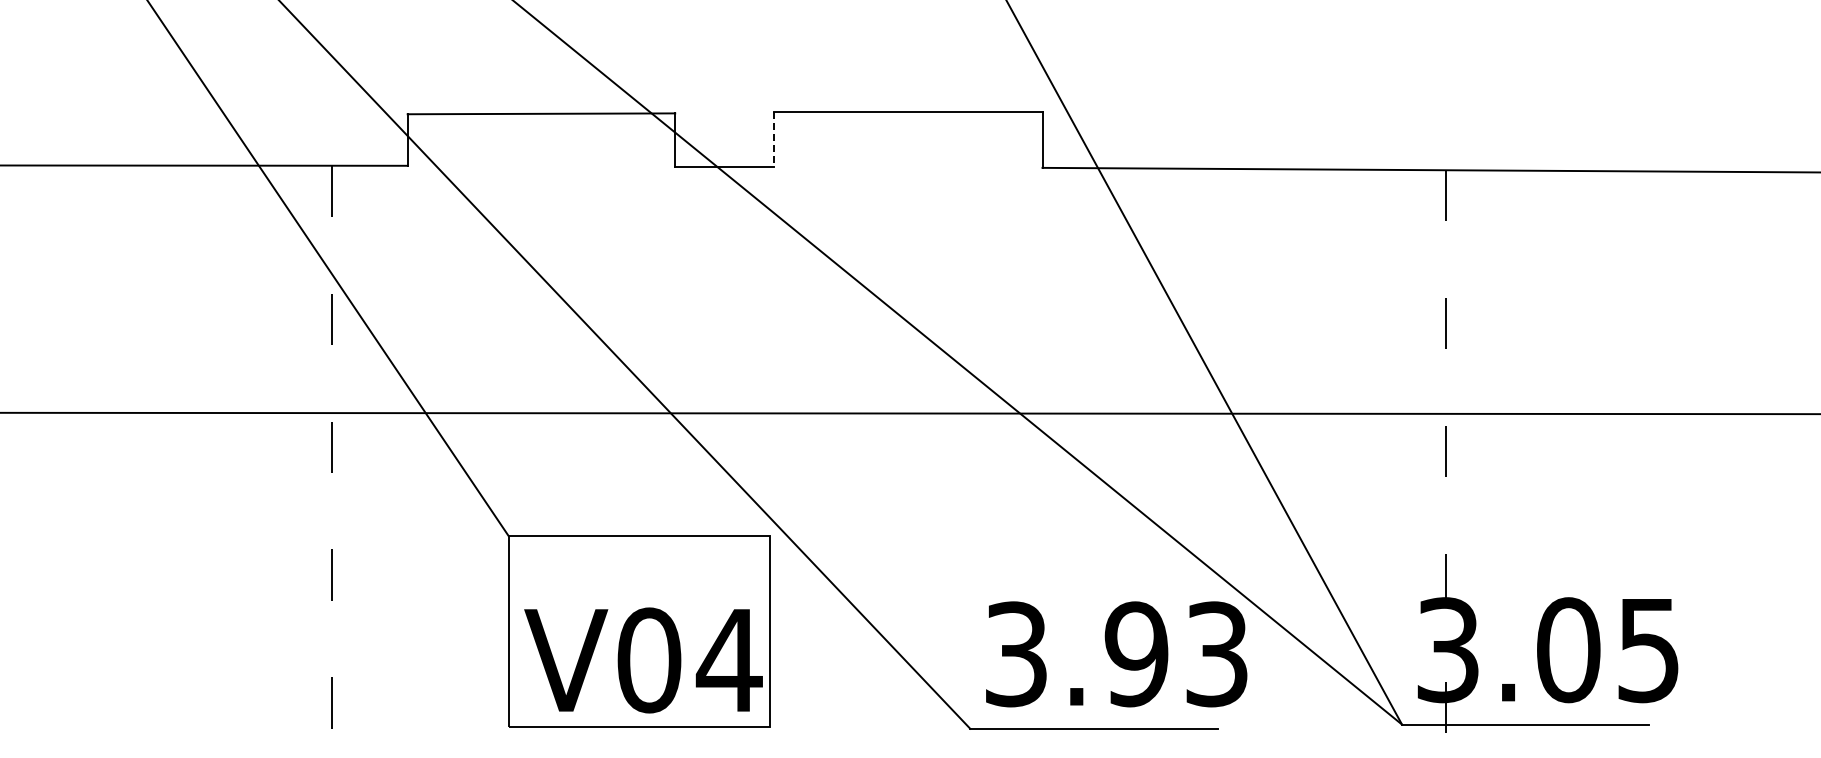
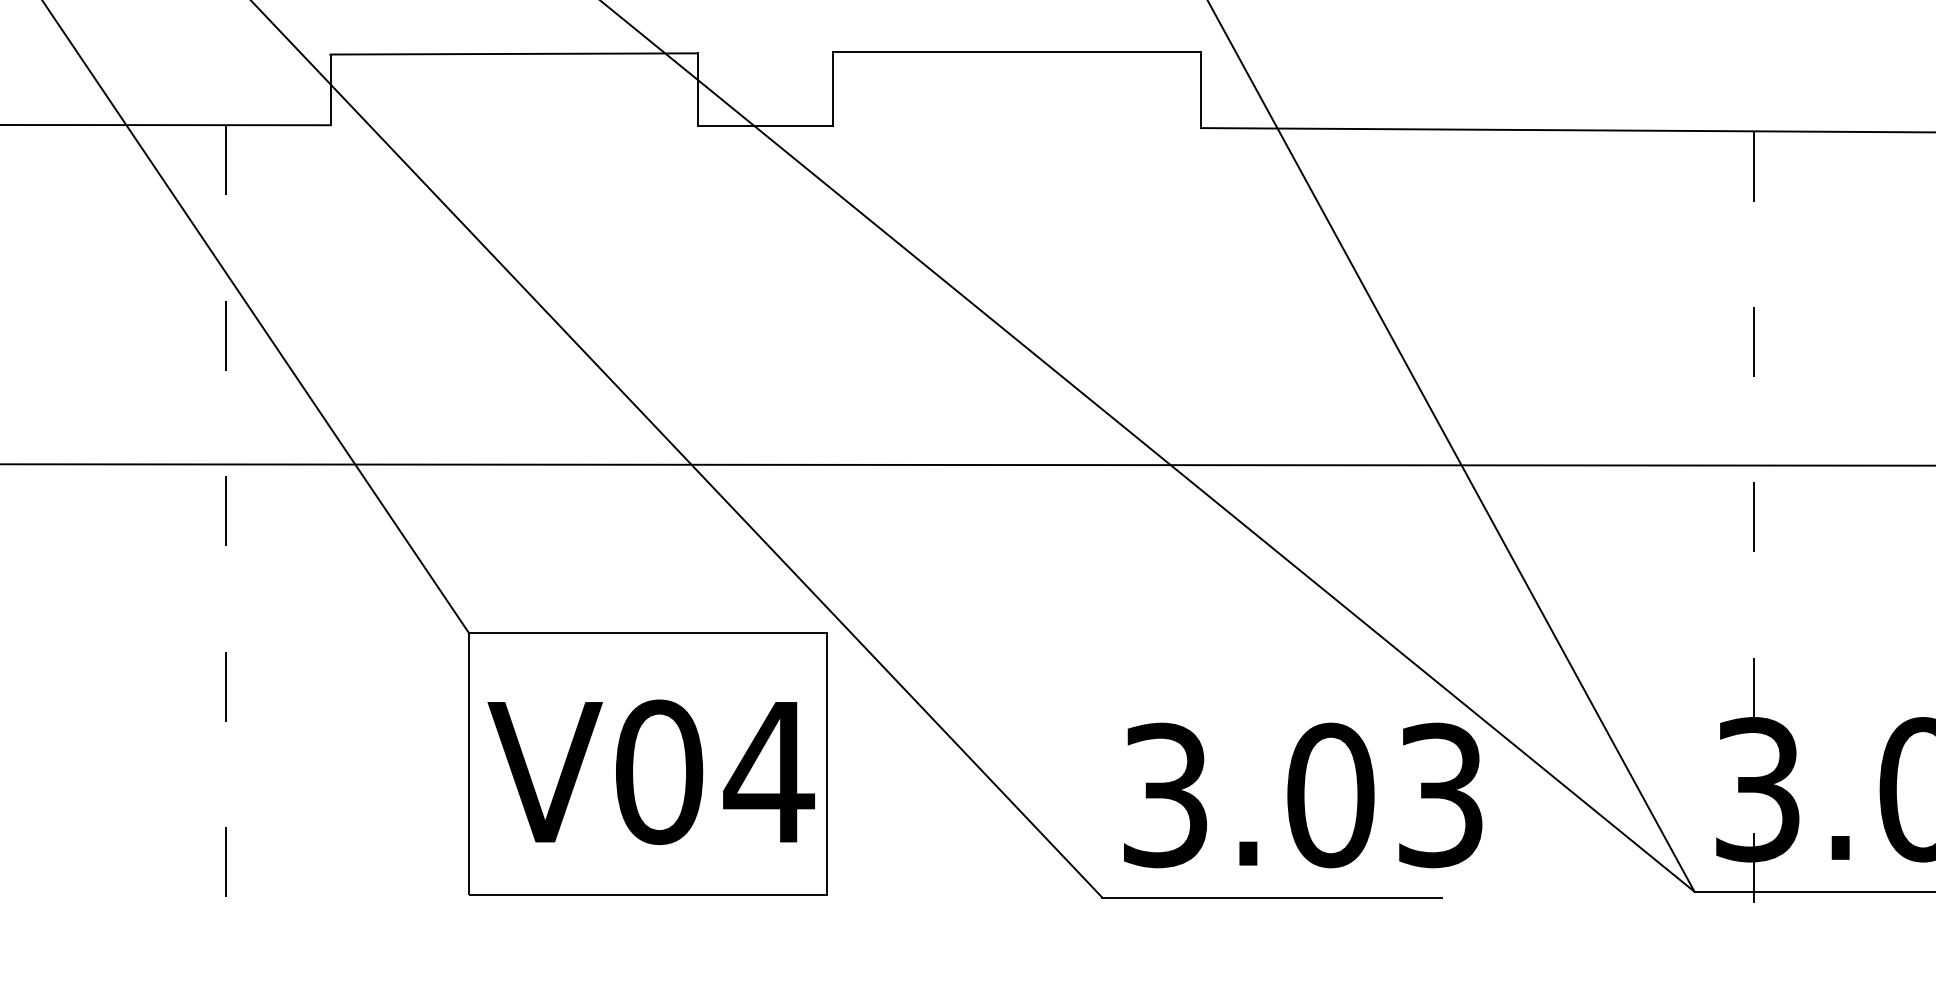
line: (774, 139) -> (833, 89), dashed -> solid
text: (1136, 654) -> (1330, 795), 3.93 -> 3.03
text: (643, 660) -> (651, 772), moved

